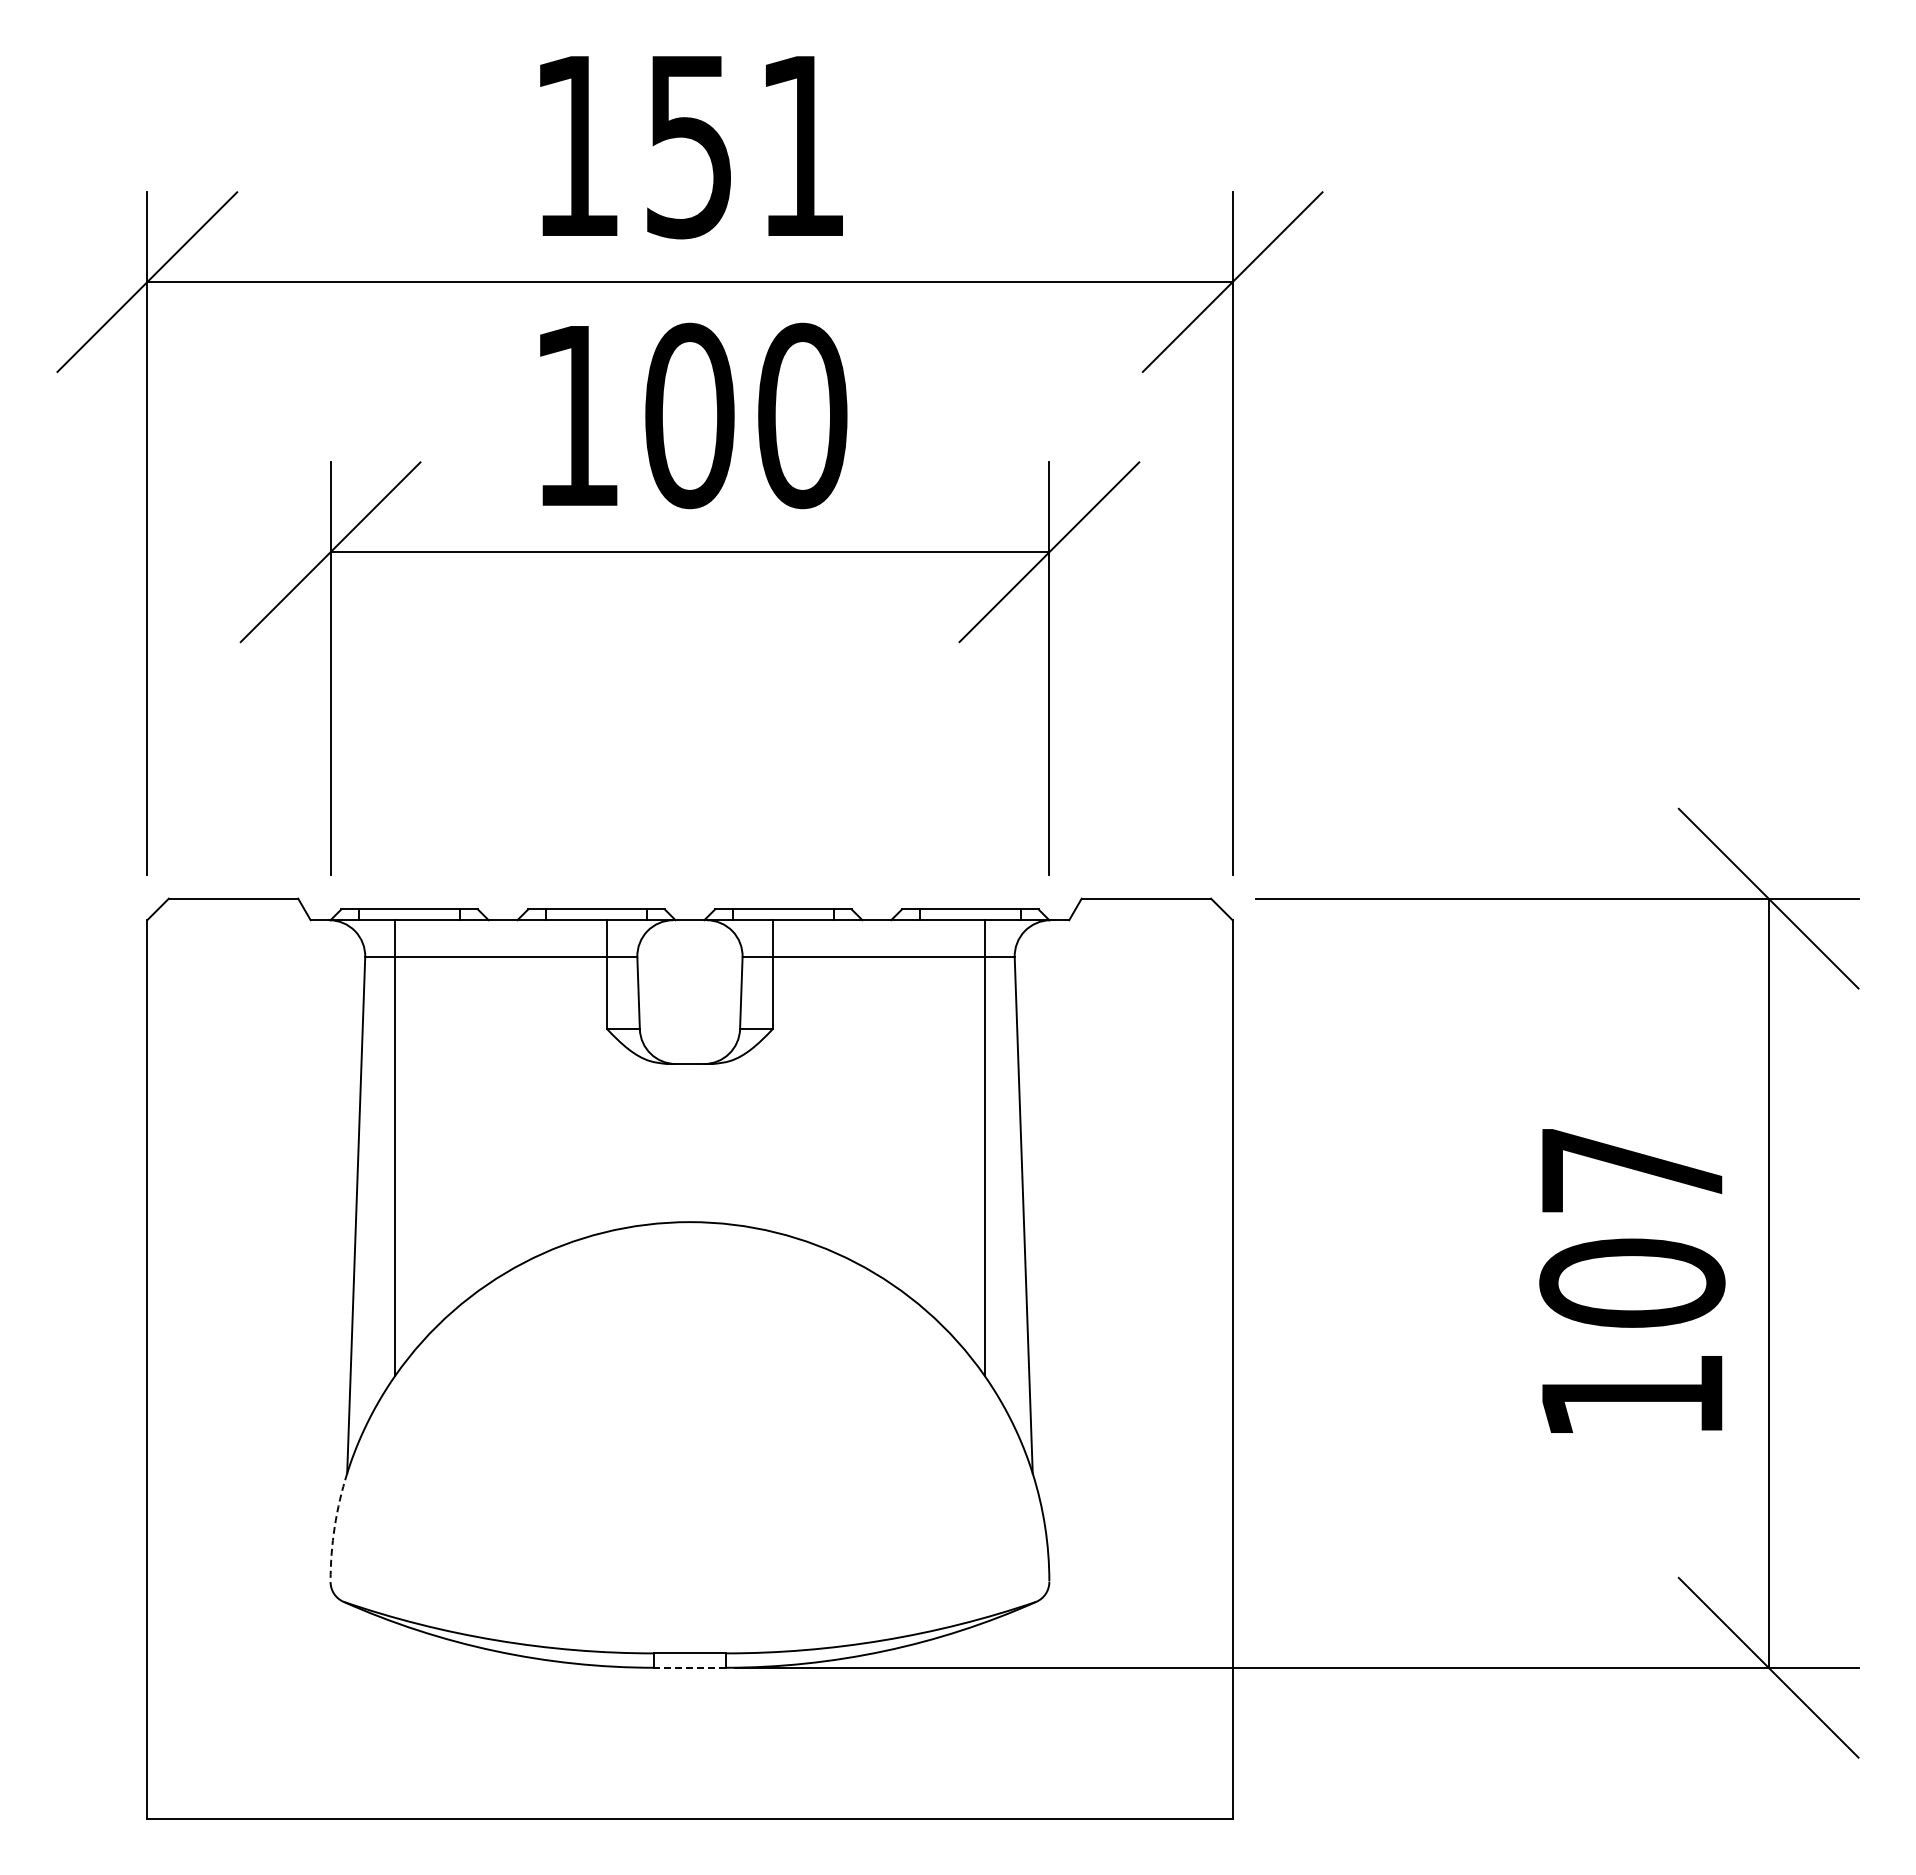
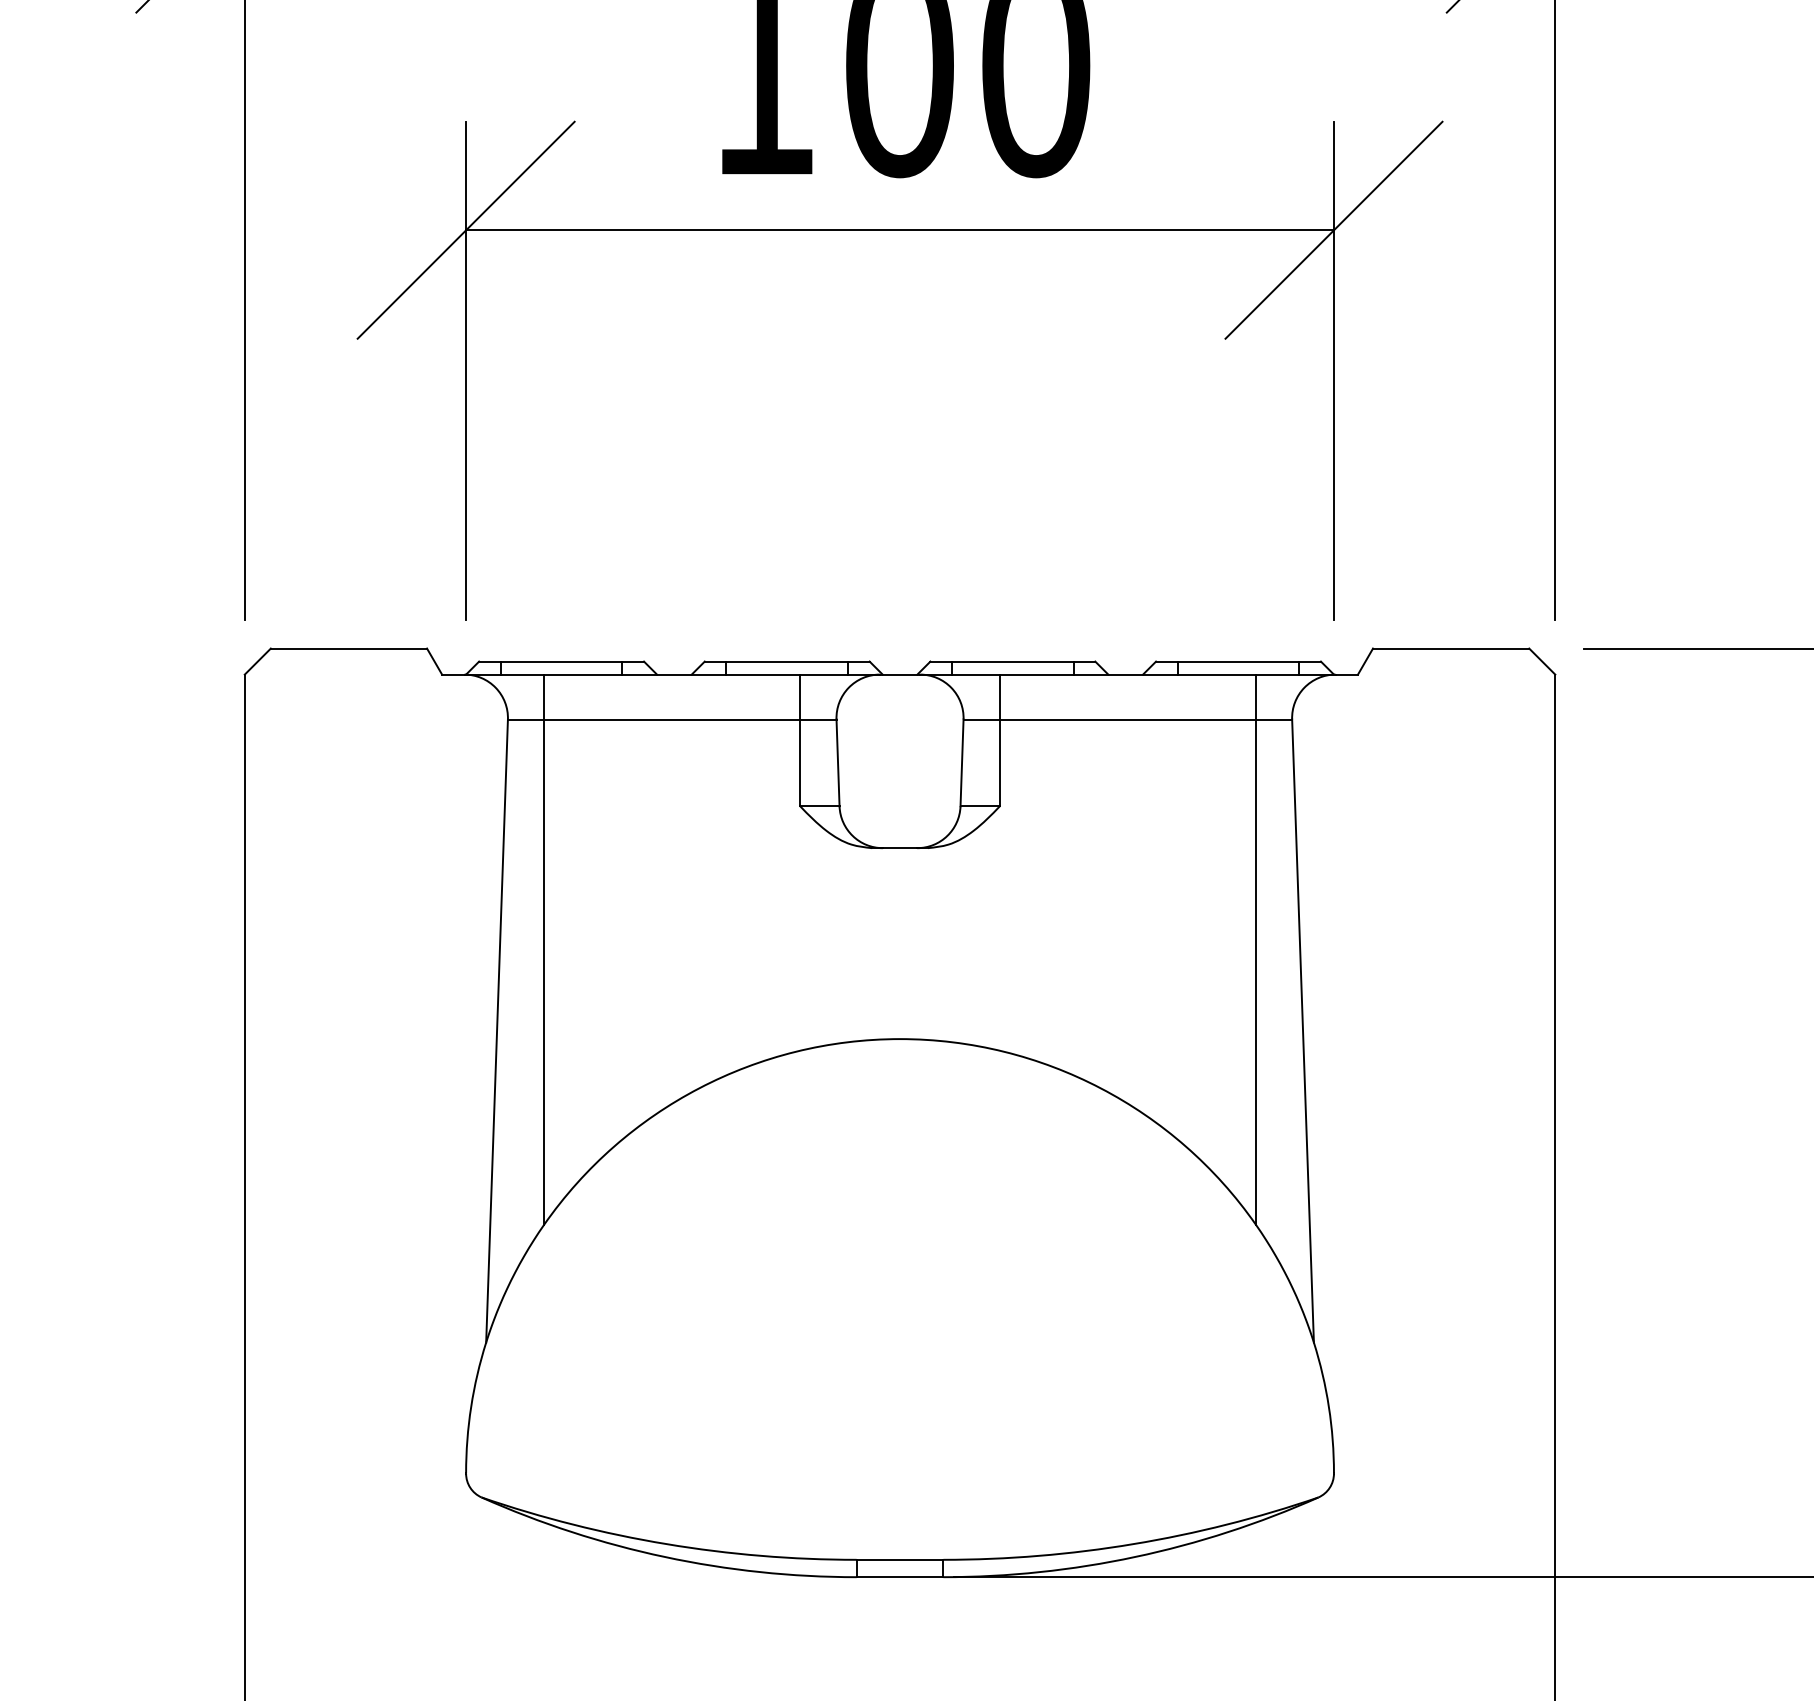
arc: (334, 1526) -> (470, 1406), dashed -> solid
line: (689, 1667) -> (899, 1576), dashed -> solid

